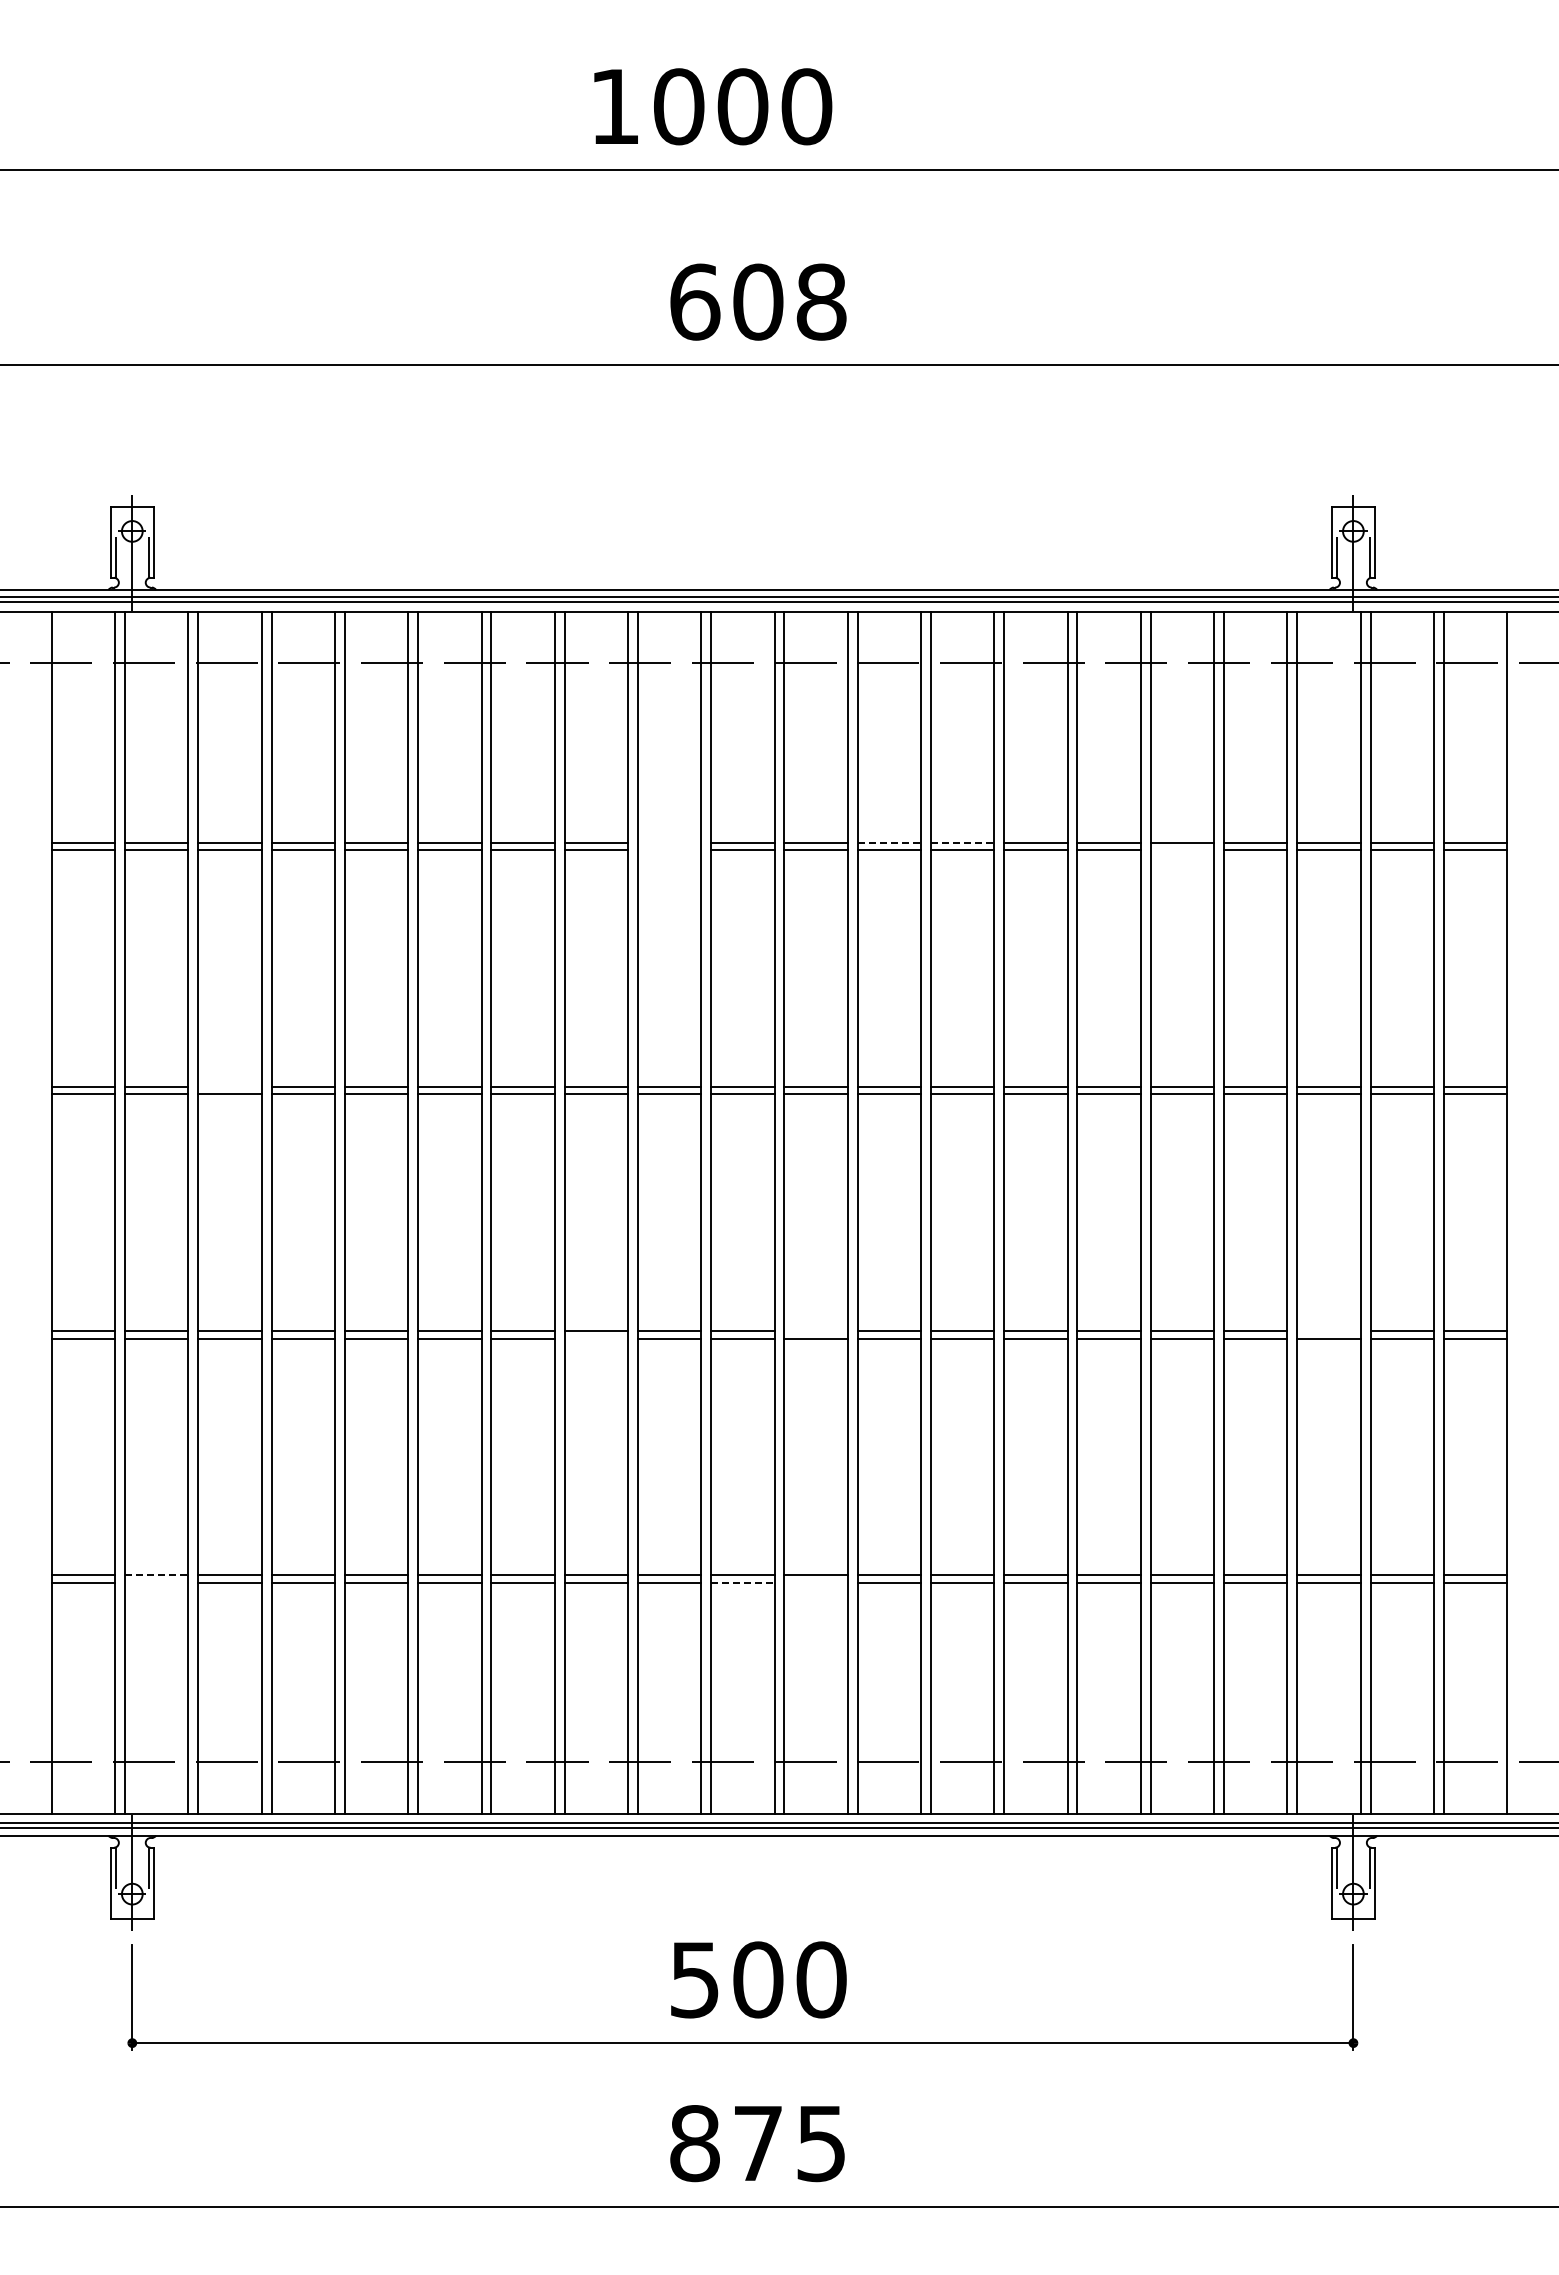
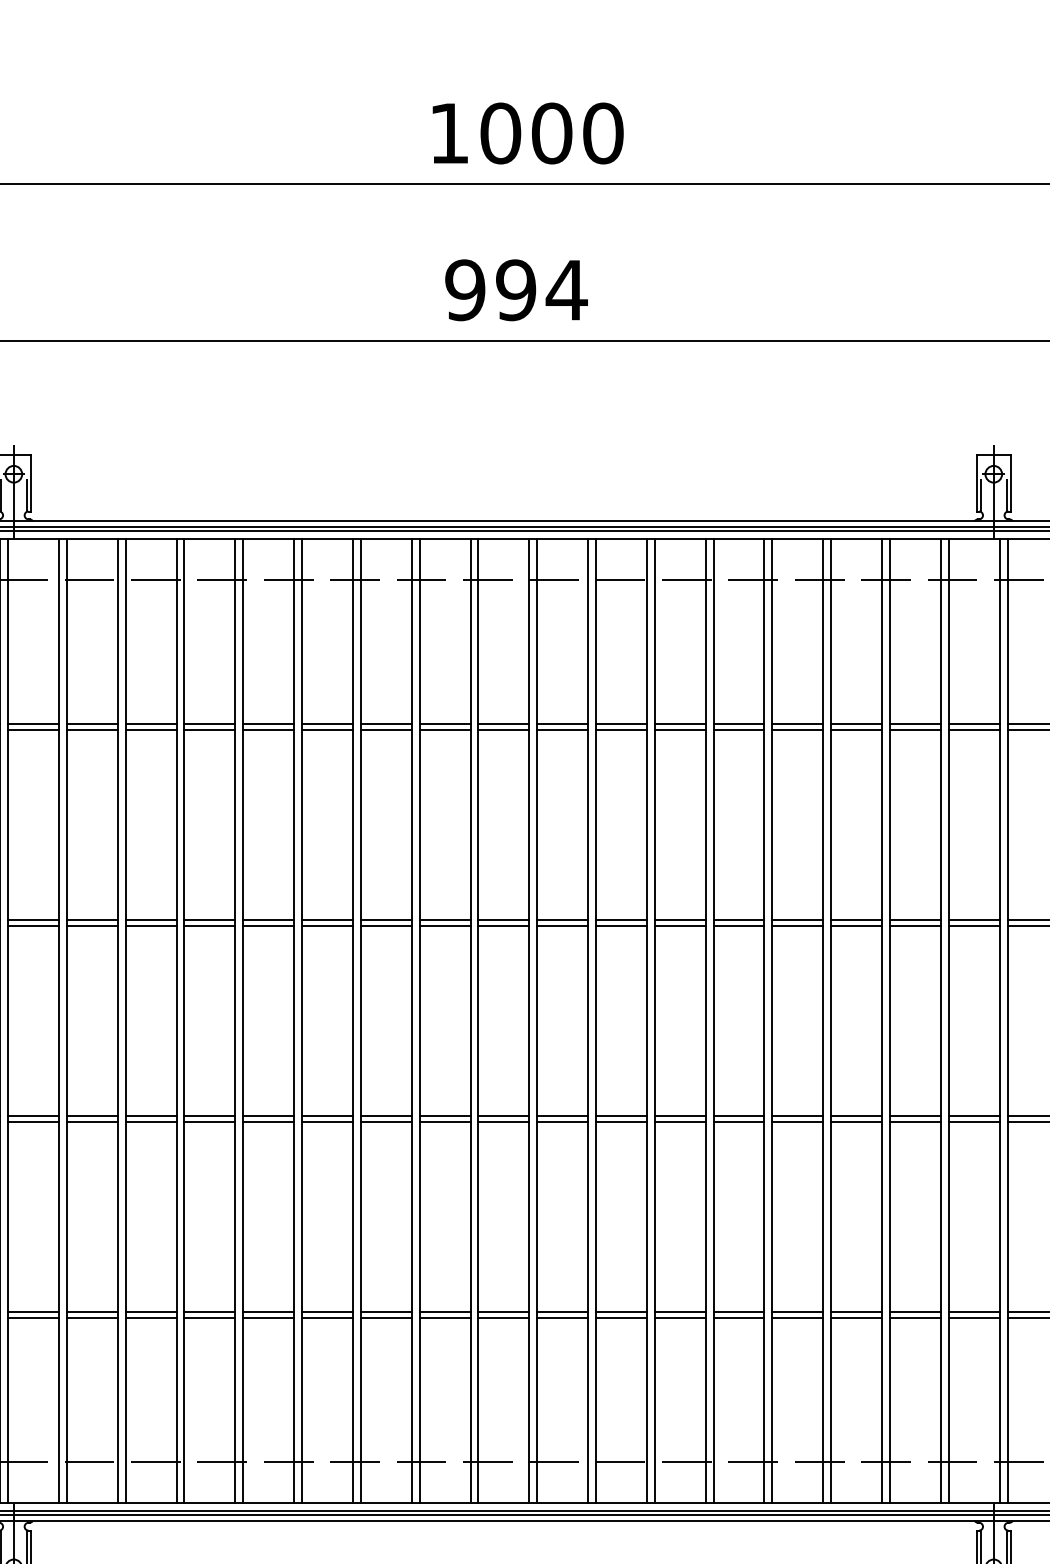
text: (713, 106) -> (528, 133), moved
text: (758, 301) -> (516, 289), 608 -> 994
line: (669, 842) -> (444, 723), added
line: (889, 842) -> (621, 723), dashed -> solid
line: (962, 842) -> (680, 723), dashed -> solid
line: (669, 850) -> (444, 730), added
line: (1182, 850) -> (856, 730), added
line: (229, 1087) -> (91, 920), added
line: (815, 1331) -> (562, 1116), added
line: (1328, 1331) -> (973, 1116), added
line: (596, 1338) -> (386, 1121), added
line: (156, 1575) -> (33, 1312), dashed -> solid
line: (156, 1582) -> (33, 1317), added
line: (742, 1582) -> (503, 1317), dashed -> solid
line: (815, 1582) -> (562, 1317), added

